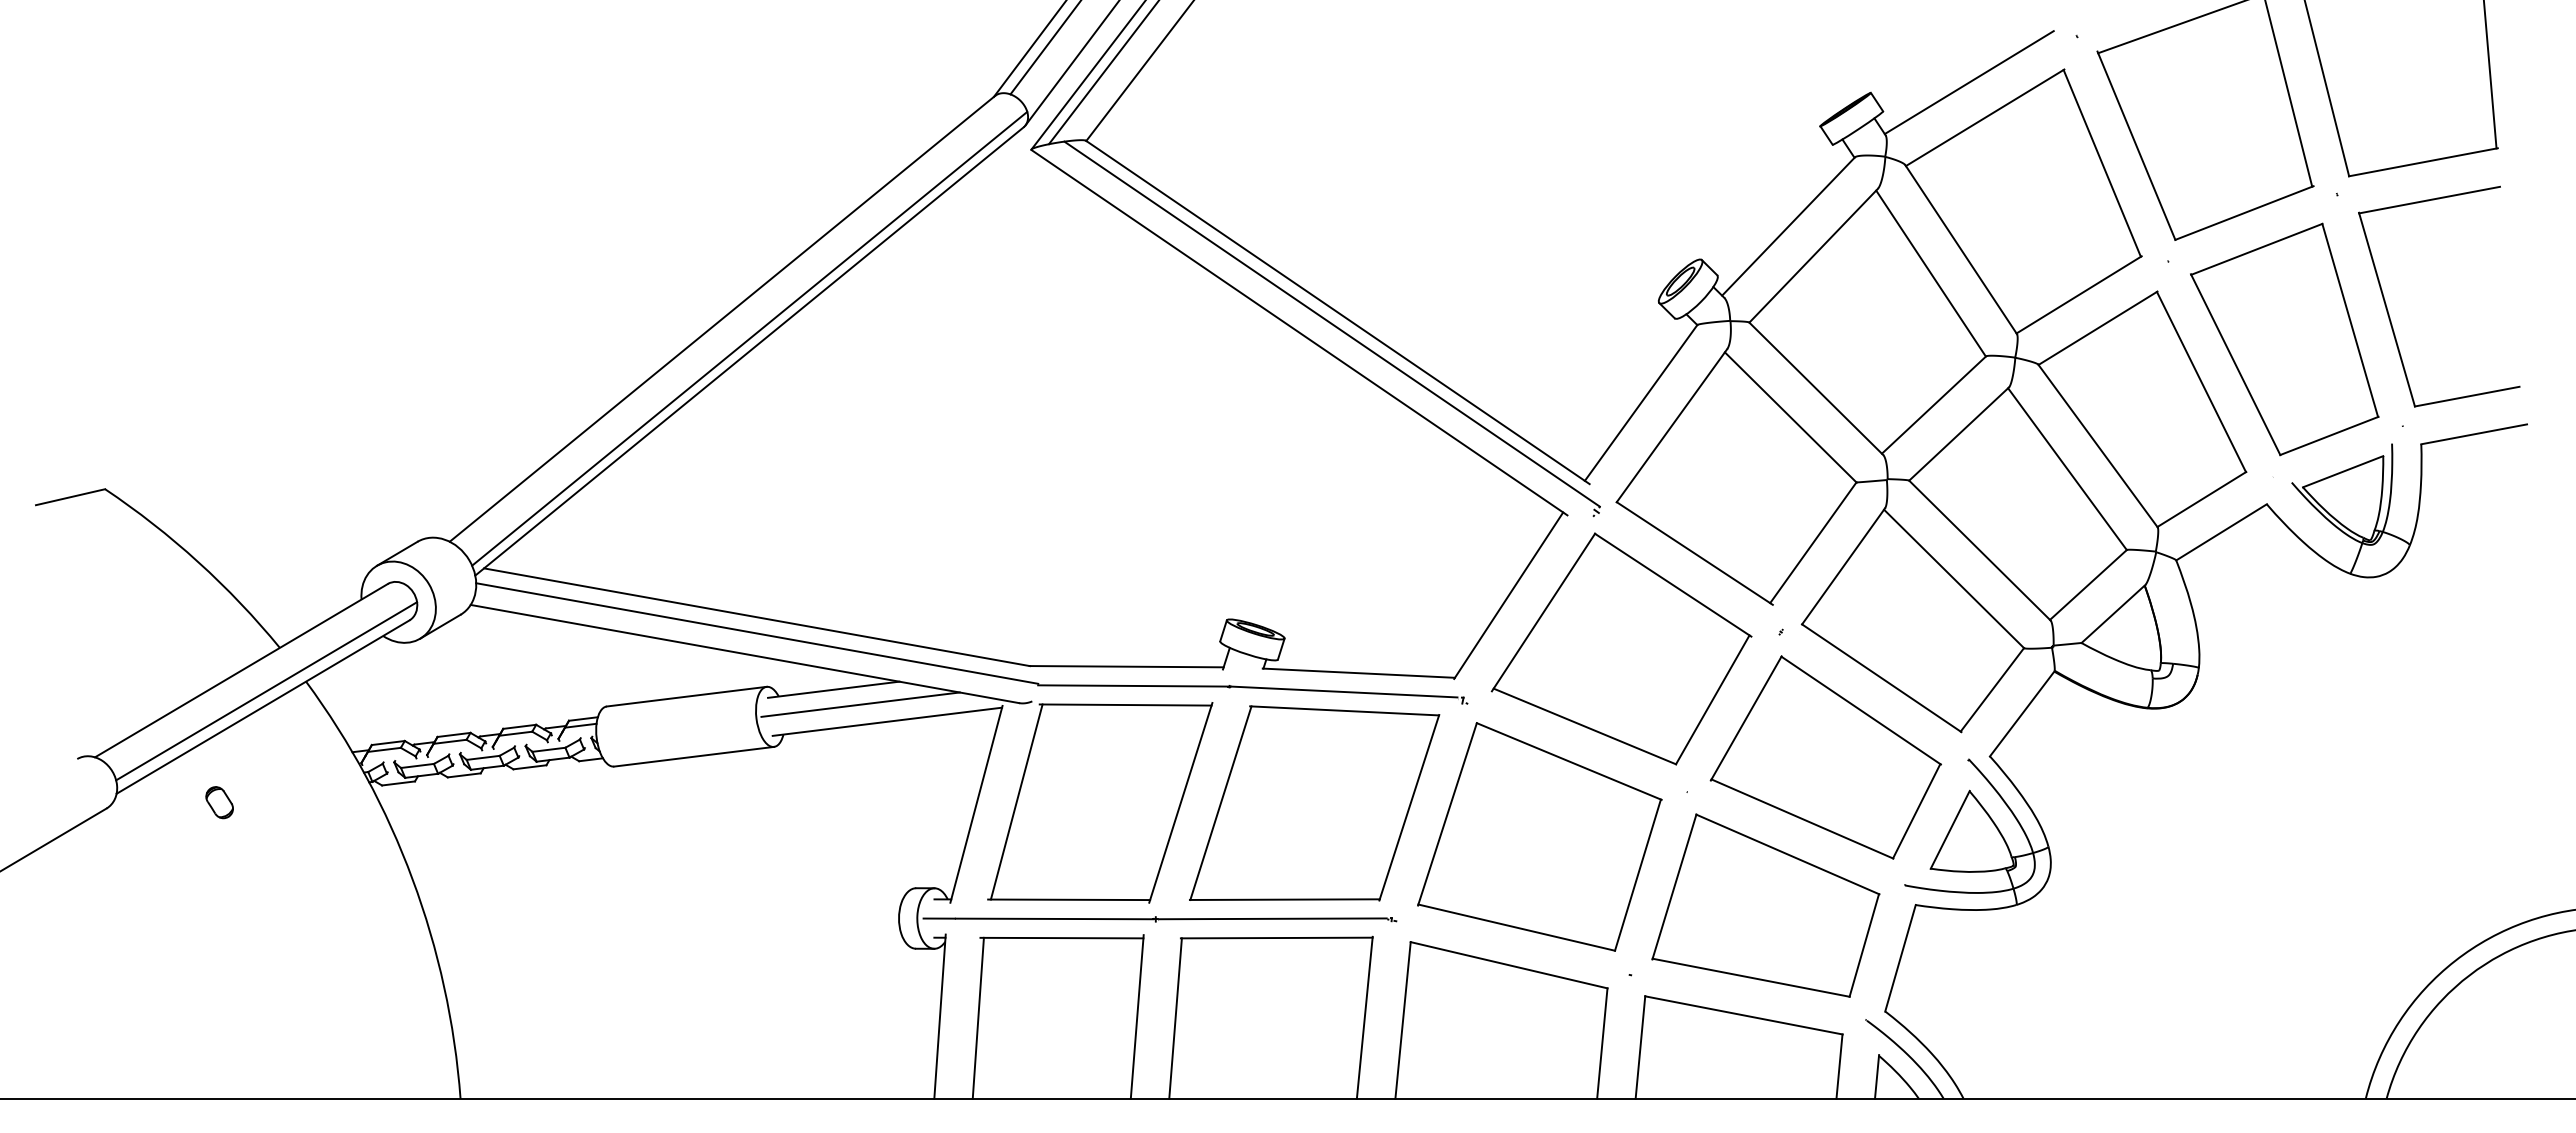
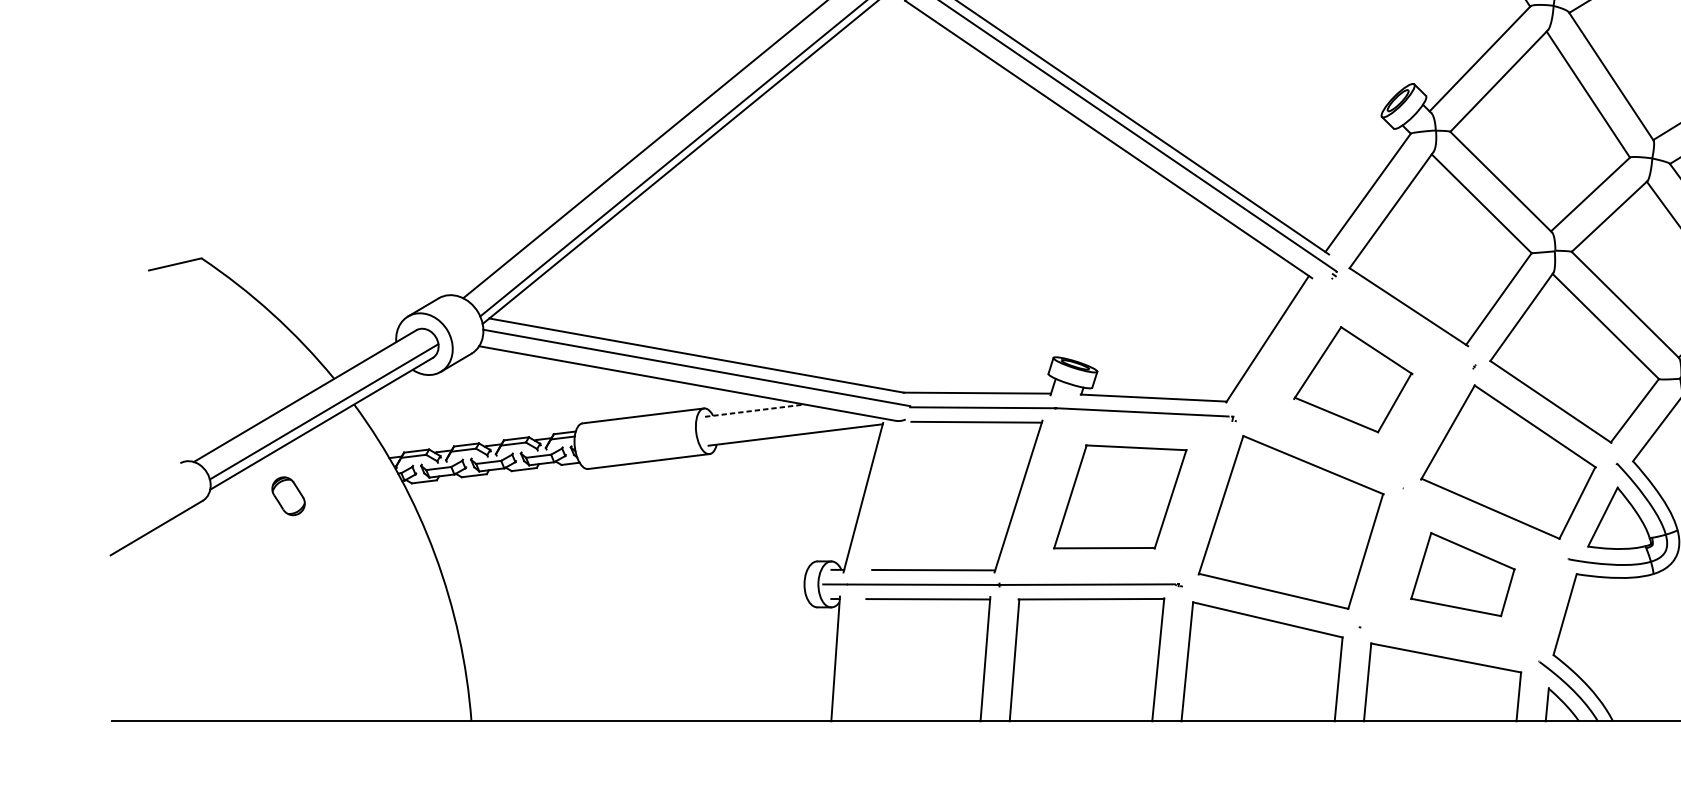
part: (1621, 648) -> (1353, 379), size x0.6
line: (834, 689) -> (755, 410), solid -> dashed
line: (860, 704) -> (775, 421), removed
line: (1016, 801) -> (893, 495), removed
part: (219, 802) -> (288, 496), size x1.6
part: (1314, 803) -> (1120, 497), size x0.7
part: (1765, 905) -> (1462, 574), size x0.6
line: (977, 1017) -> (864, 659), removed

